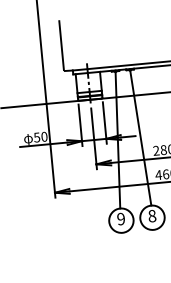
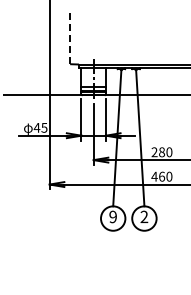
line: (61, 45) -> (70, 38), solid -> dashed
text: (40, 136) -> (40, 127), 50 -> 45
text: (152, 215) -> (144, 216), 8 -> 2

